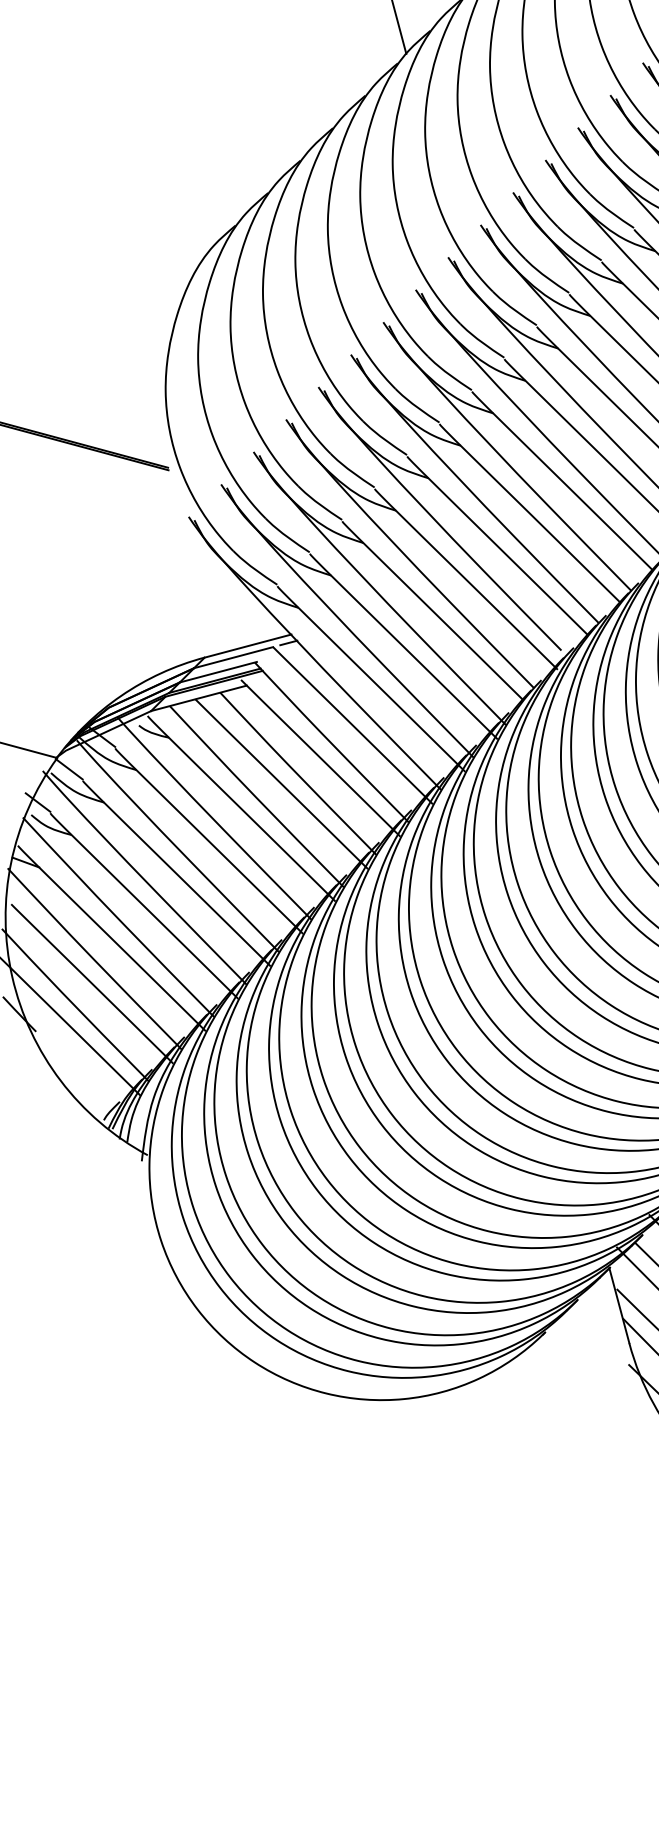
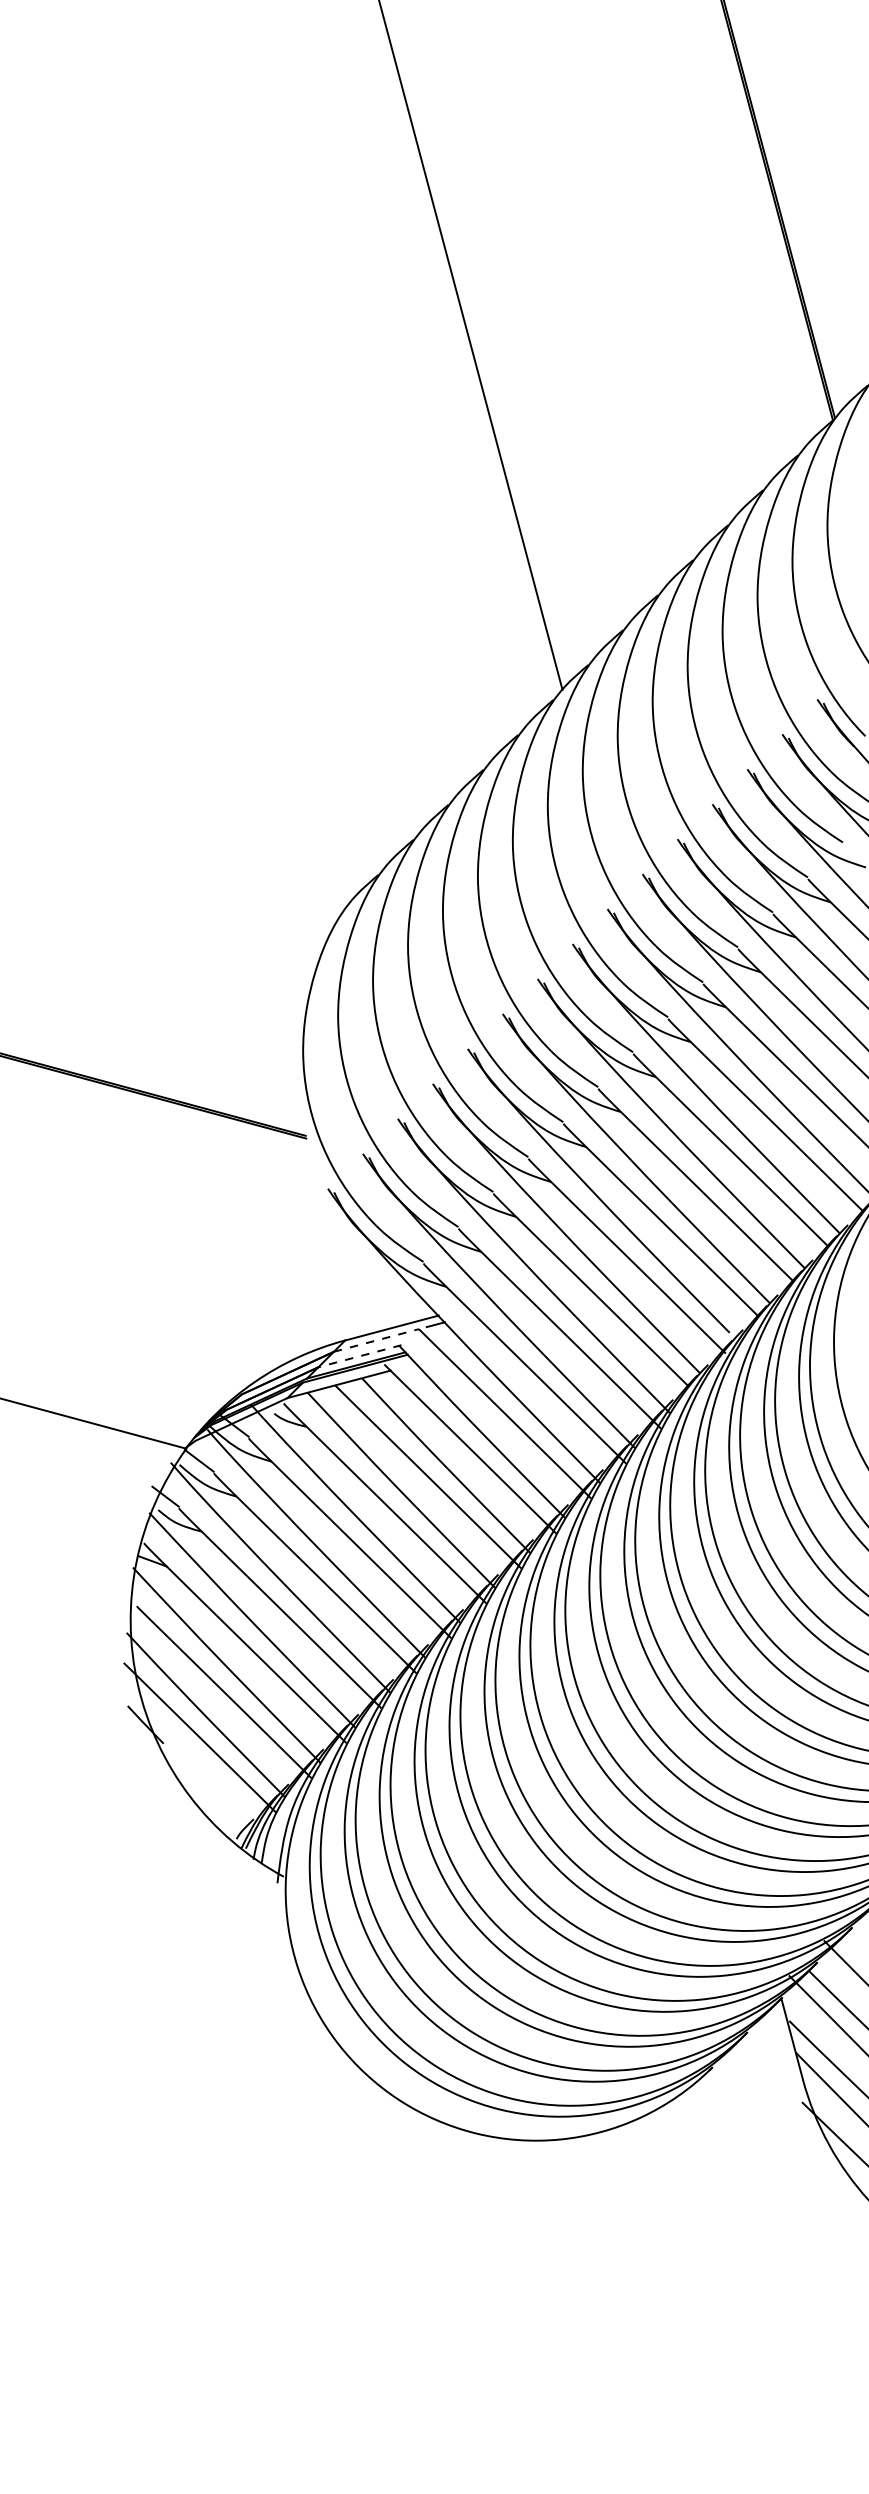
line: (233, 657) -> (376, 1340), solid -> dashed
line: (217, 672) -> (359, 1356), solid -> dashed

